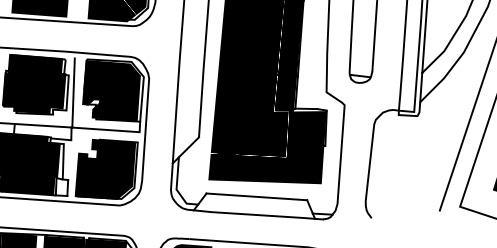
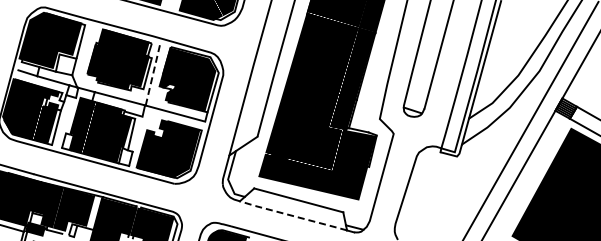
line: (73, 92) -> (152, 74), solid -> dashed
line: (254, 214) -> (293, 215), solid -> dashed

